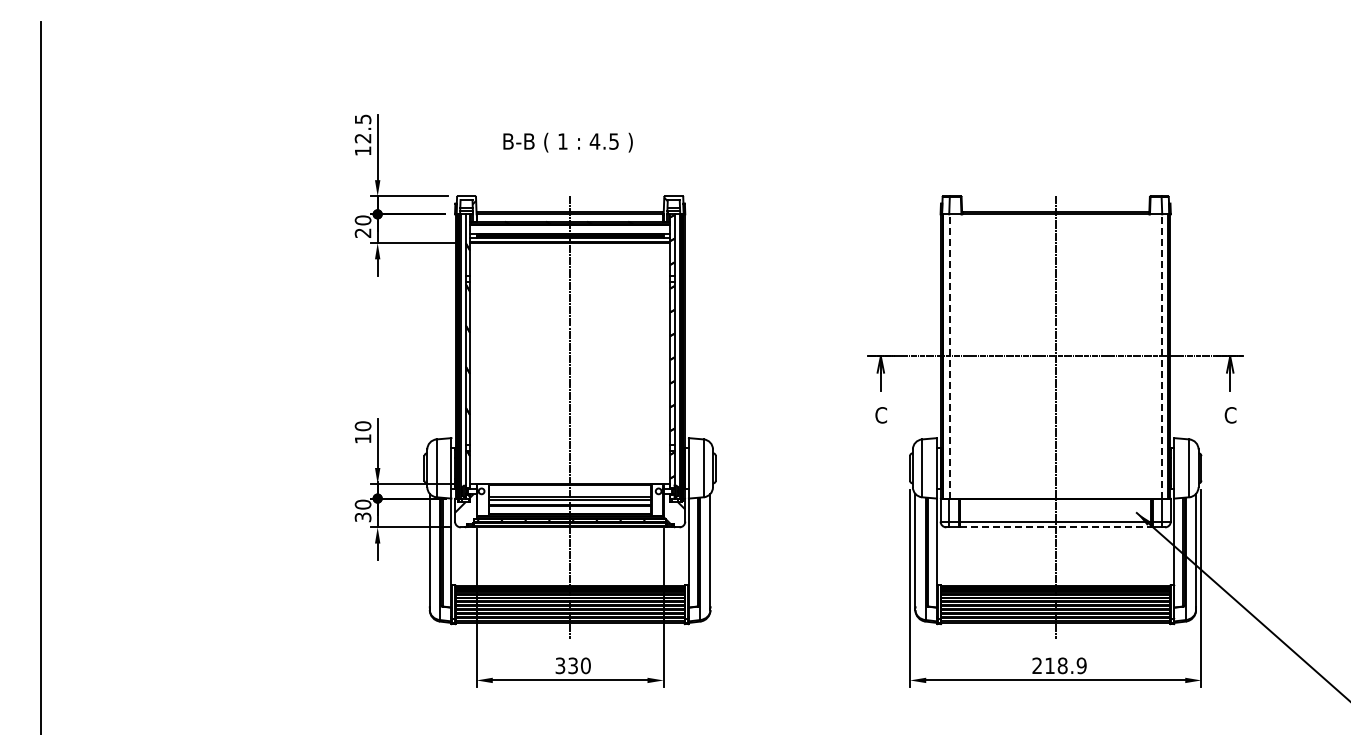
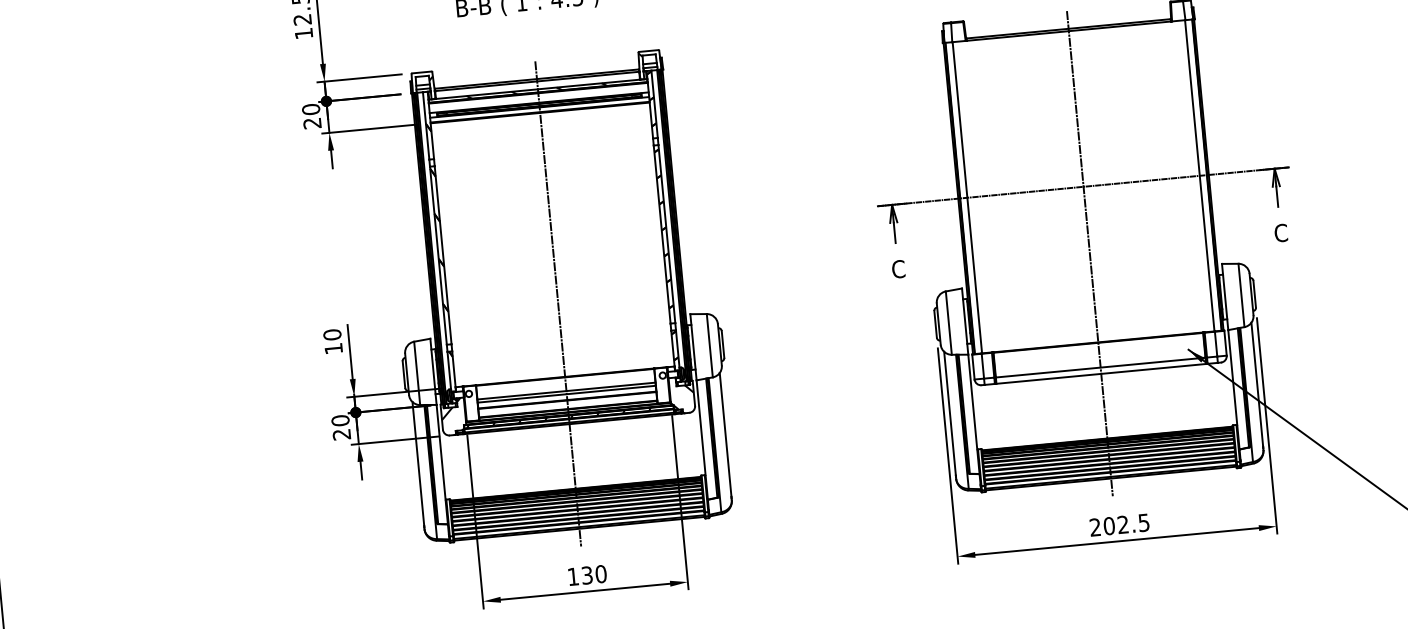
line: (949, 355) -> (967, 196), dashed -> solid
line: (1161, 355) -> (1199, 174), dashed -> solid
text: (363, 517) -> (342, 434), 30 -> 20
line: (1055, 527) -> (1101, 374), dashed -> solid
text: (560, 665) -> (573, 576), 330 -> 130
text: (1065, 665) -> (1126, 524), 218.9 -> 202.5

